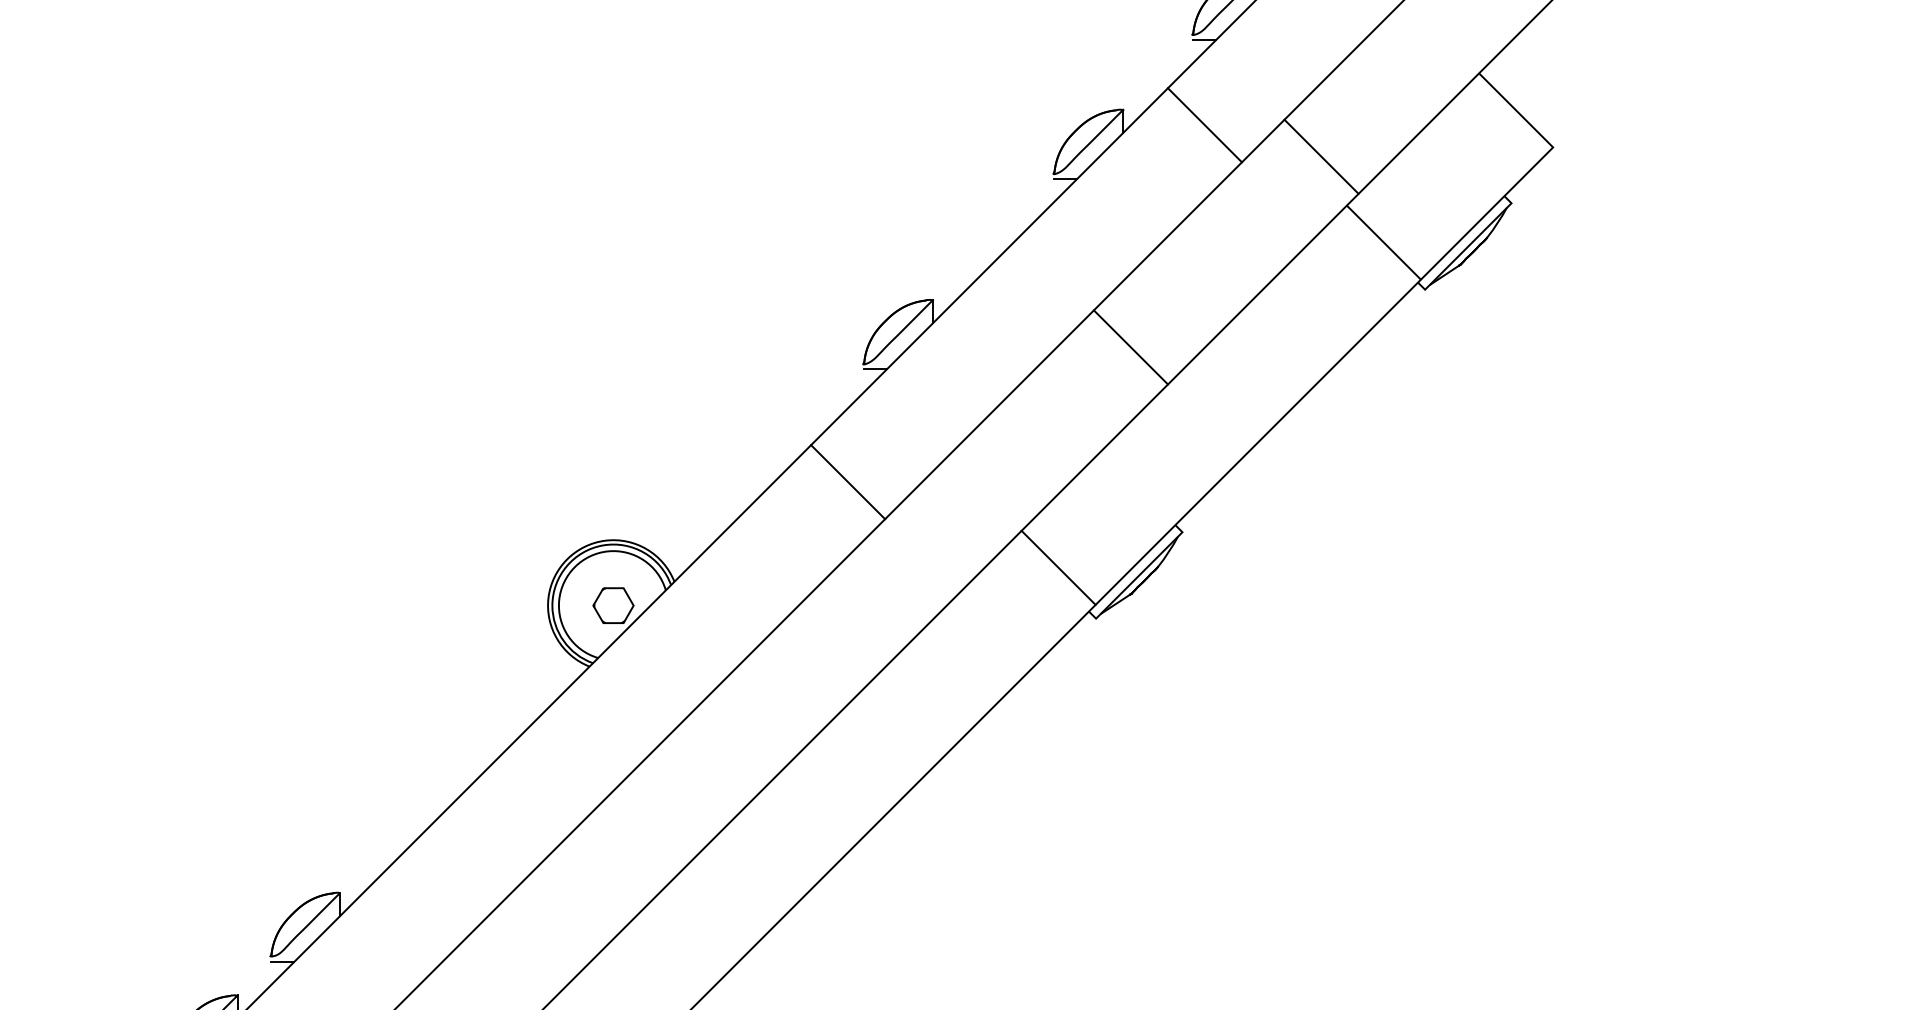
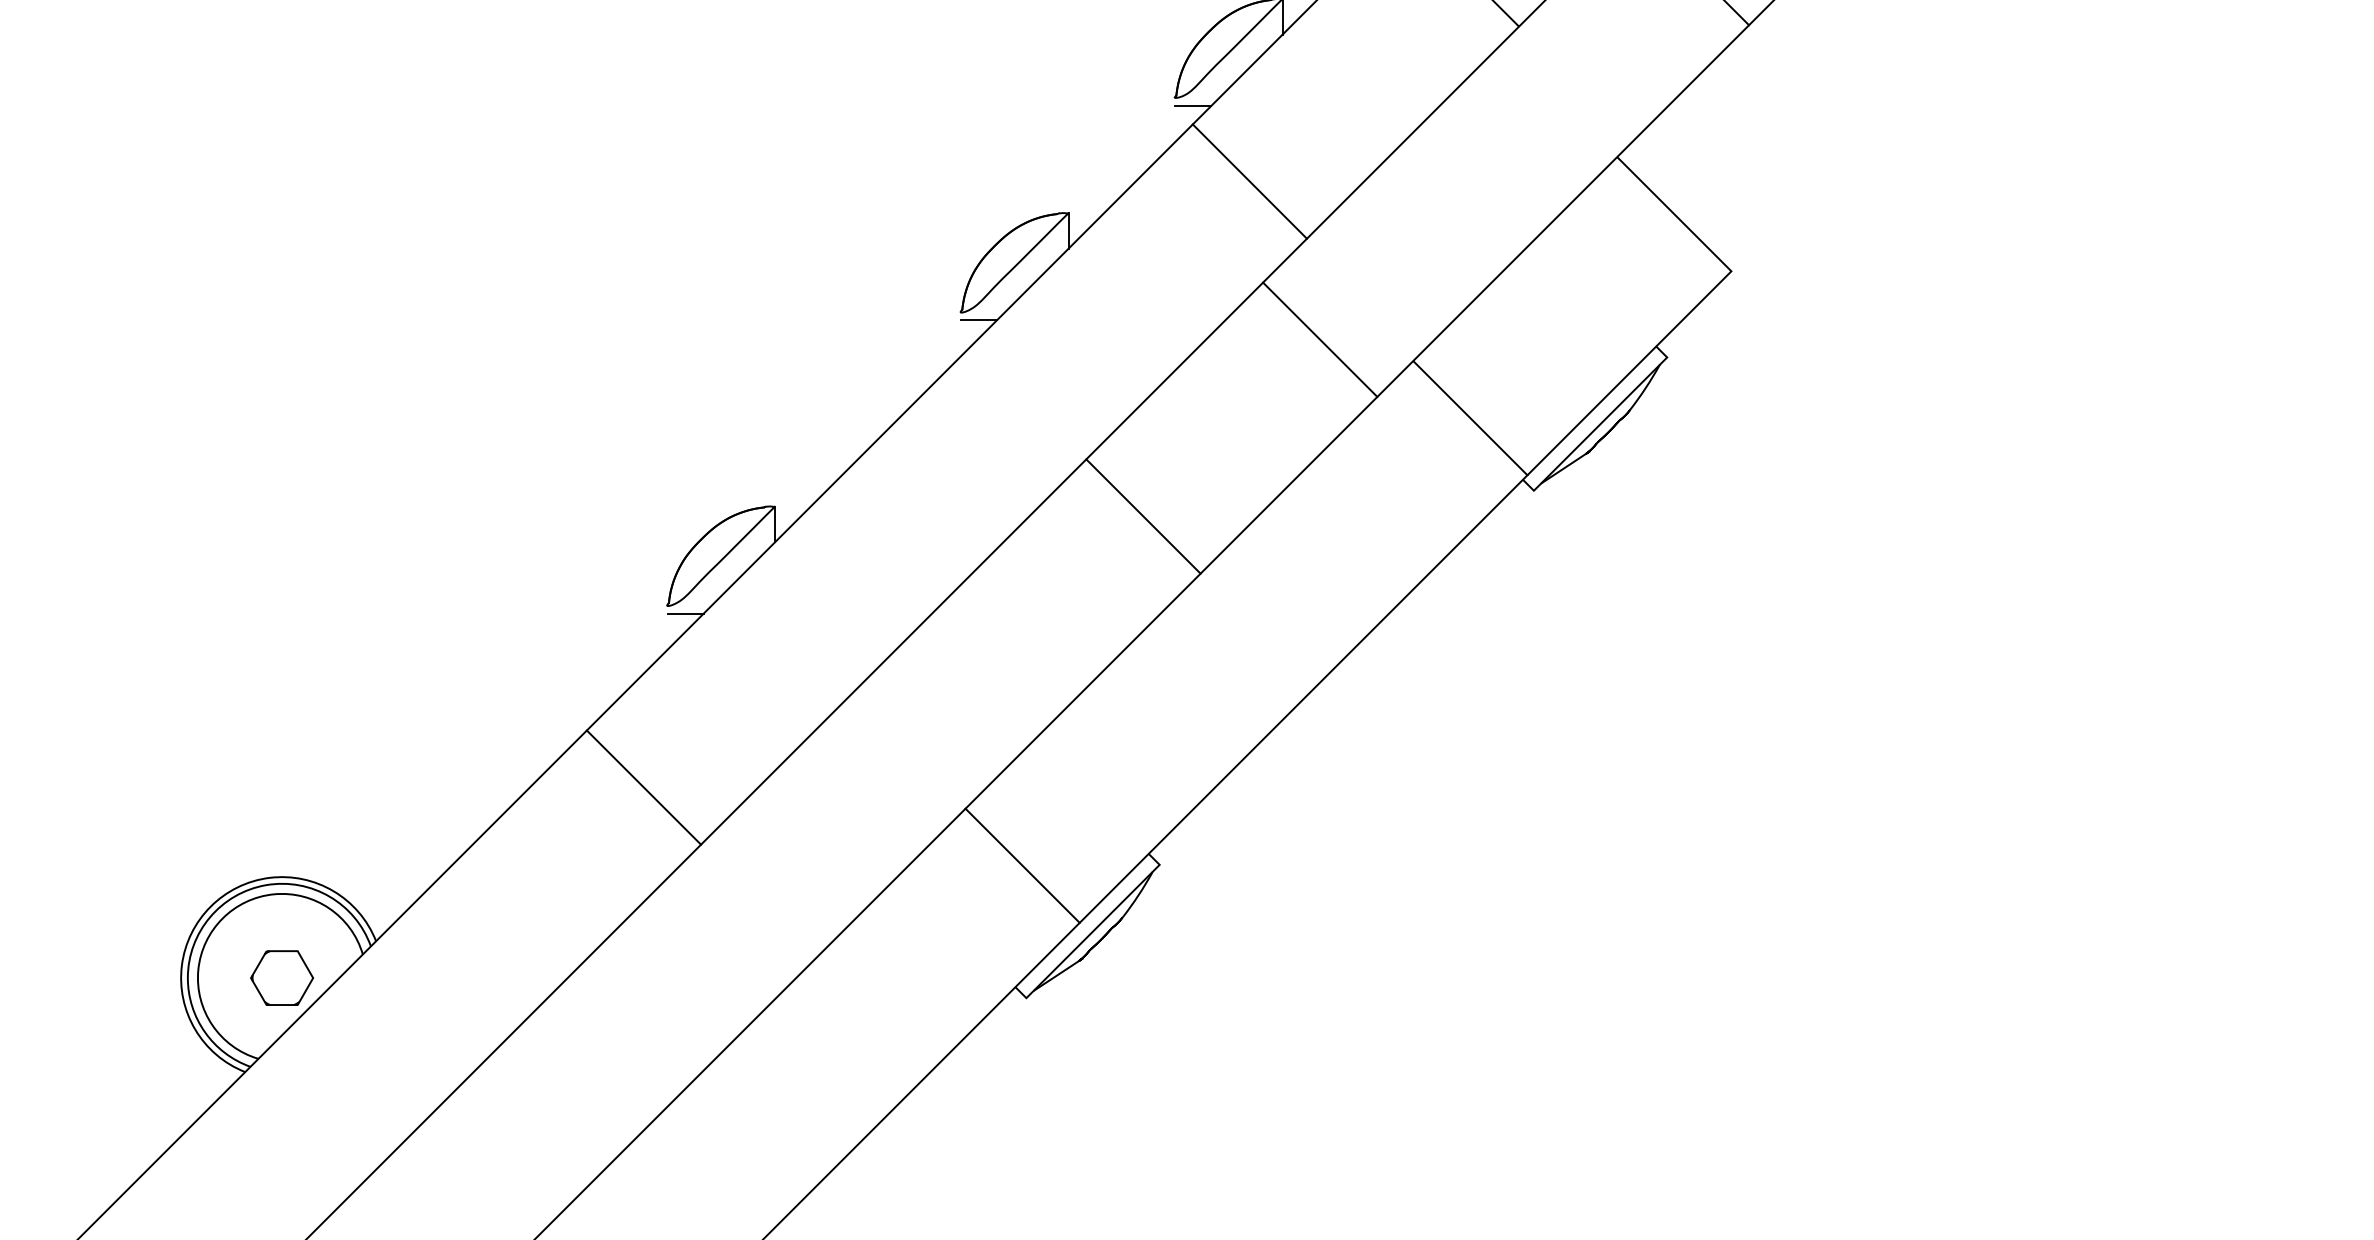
line: (1204, 125) -> (1249, 181), moved
line: (1321, 156) -> (1320, 339), moved
line: (1130, 347) -> (1142, 516), moved
line: (1058, 567) -> (1022, 865), moved

